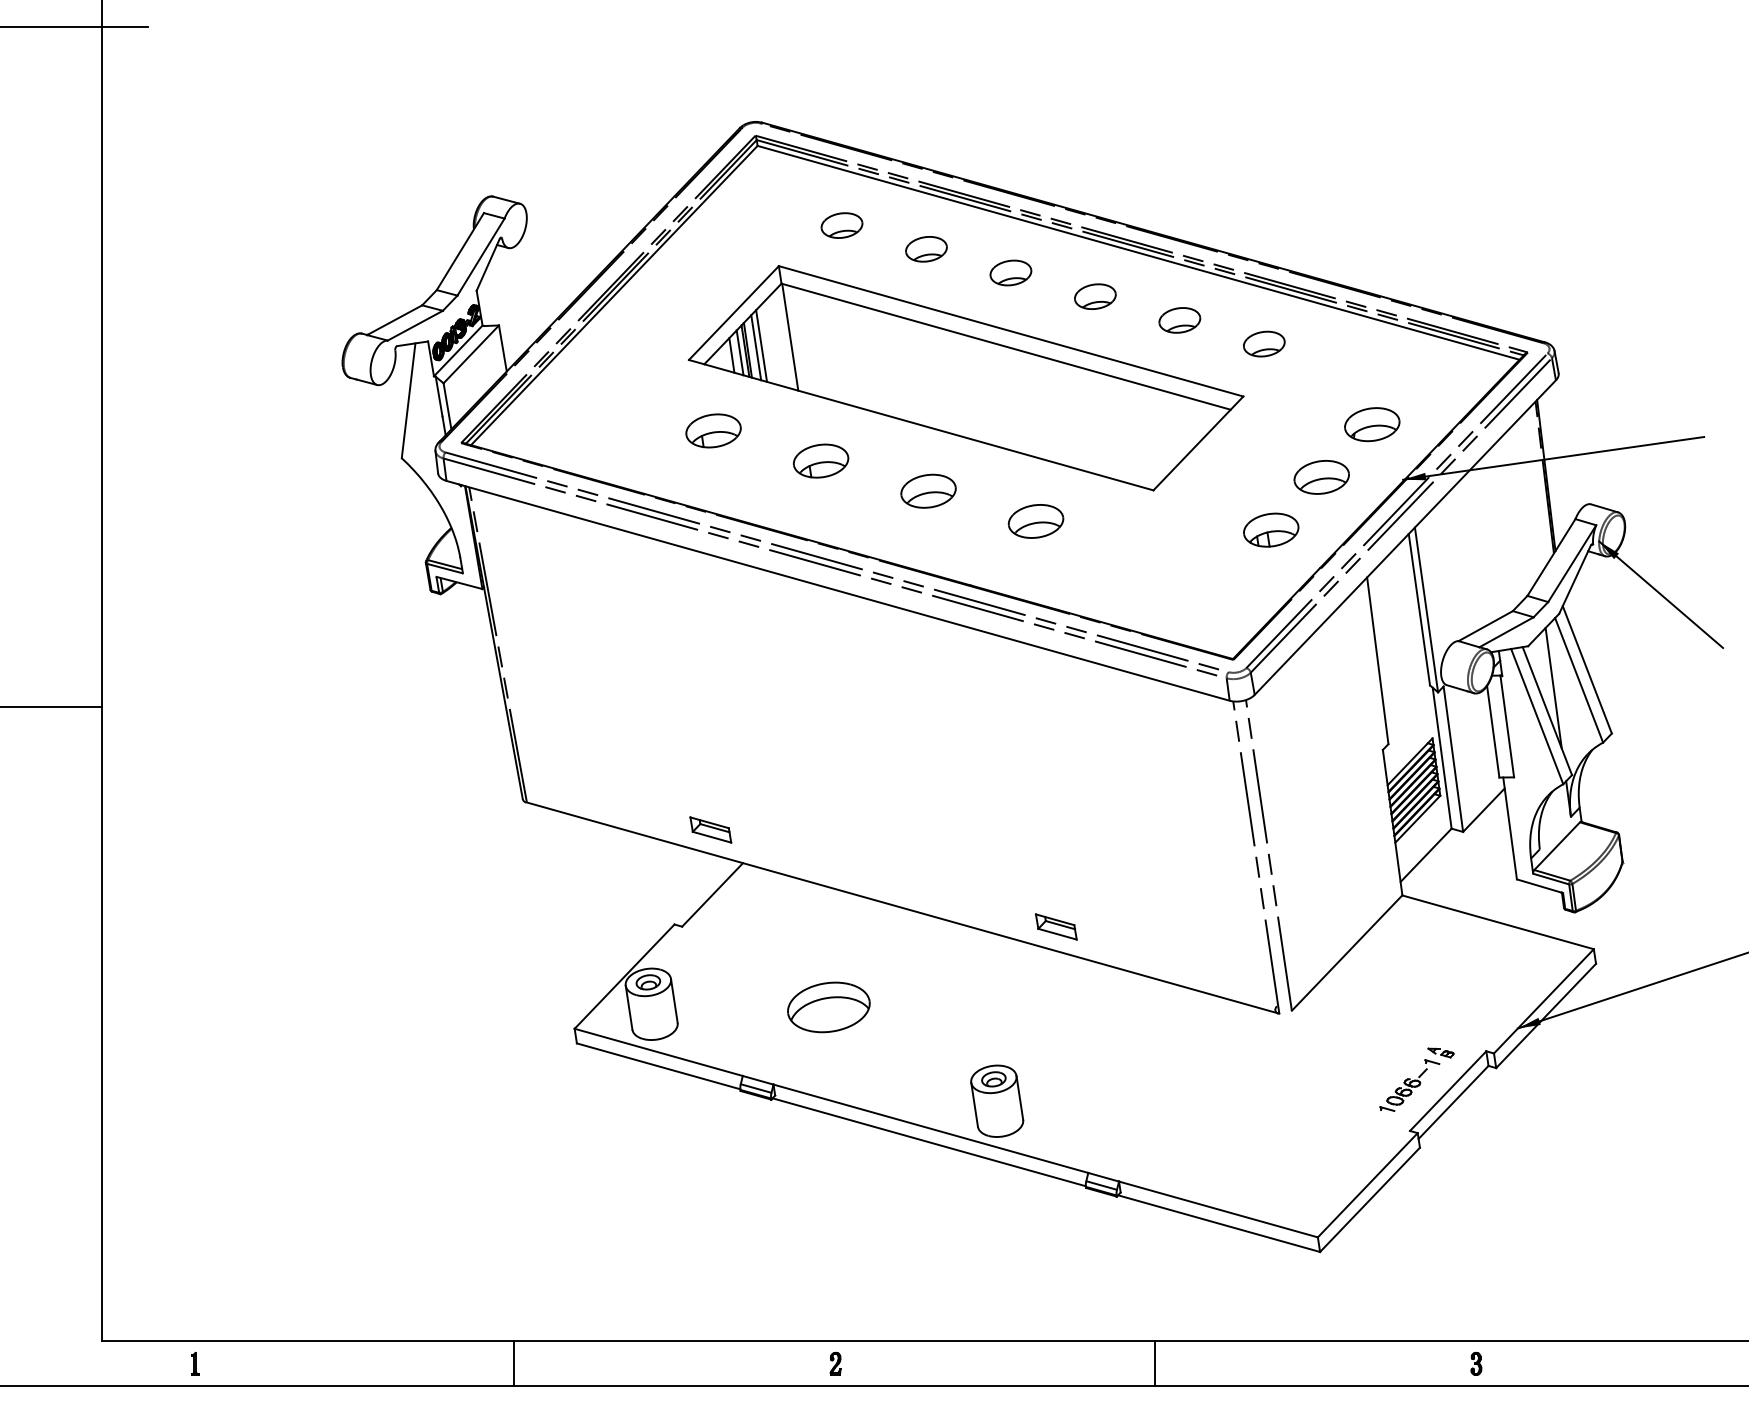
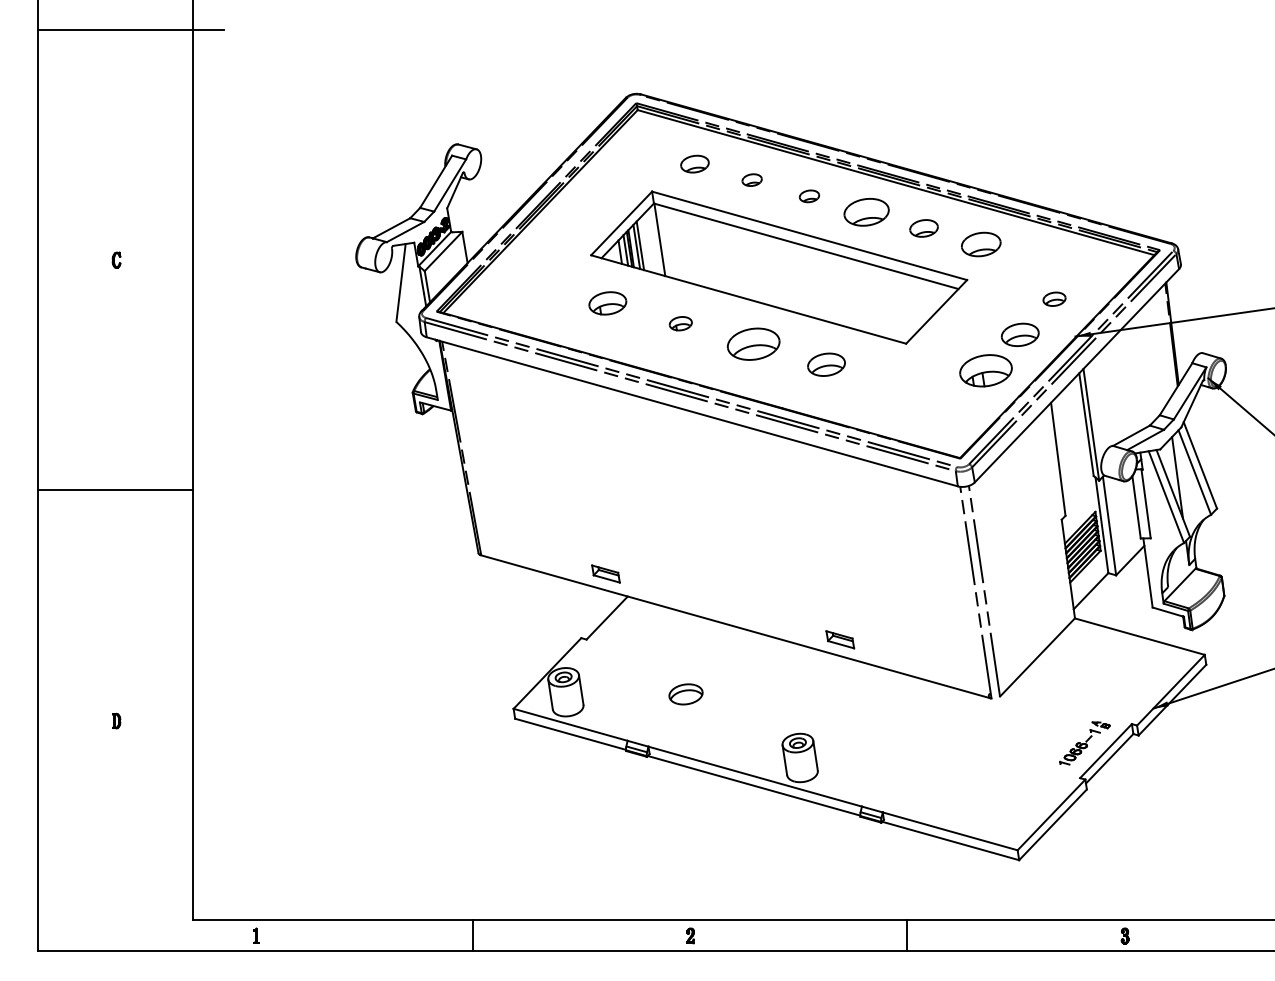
part: (925, 248) -> (751, 179), size x0.7
part: (1010, 273) -> (809, 196), size x0.7
part: (1094, 296) -> (866, 212), size x1.6
part: (1264, 344) -> (981, 244), size x1.4
part: (1372, 425) -> (1054, 299), size x0.6
part: (820, 460) -> (680, 323), size x0.6
part: (928, 491) -> (753, 344), size x1.4
part: (1270, 529) -> (985, 370), size x1.4
part: (828, 1007) -> (685, 694), size x0.6

